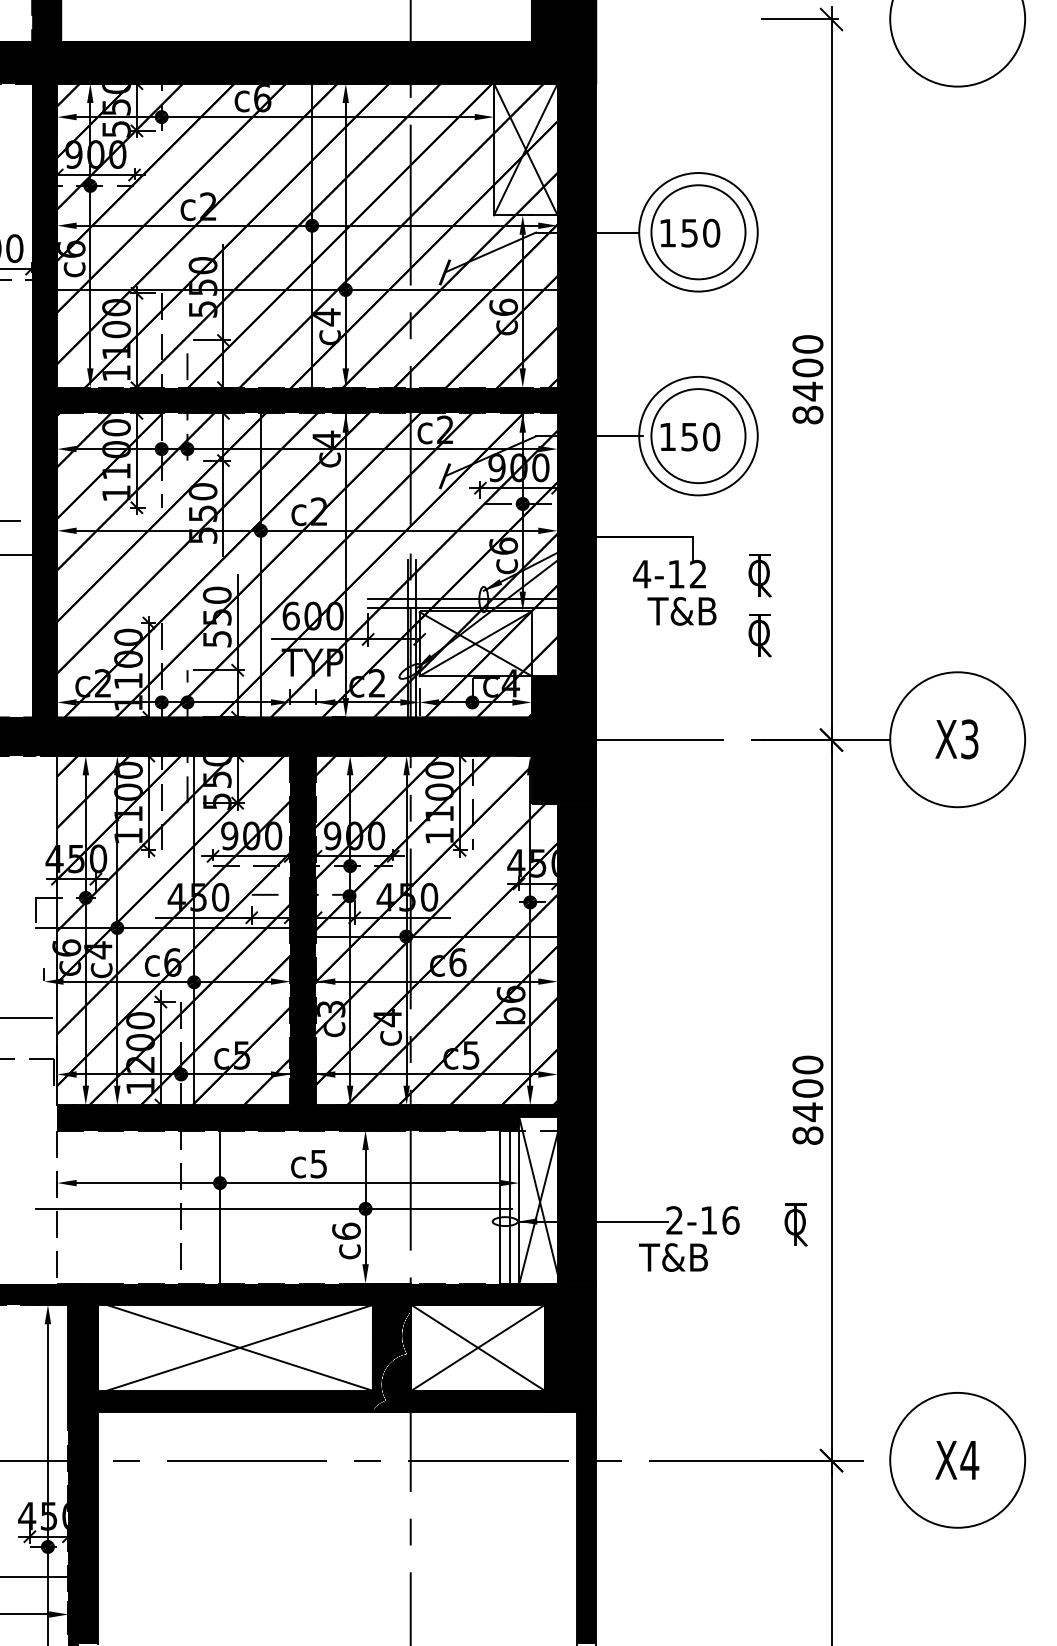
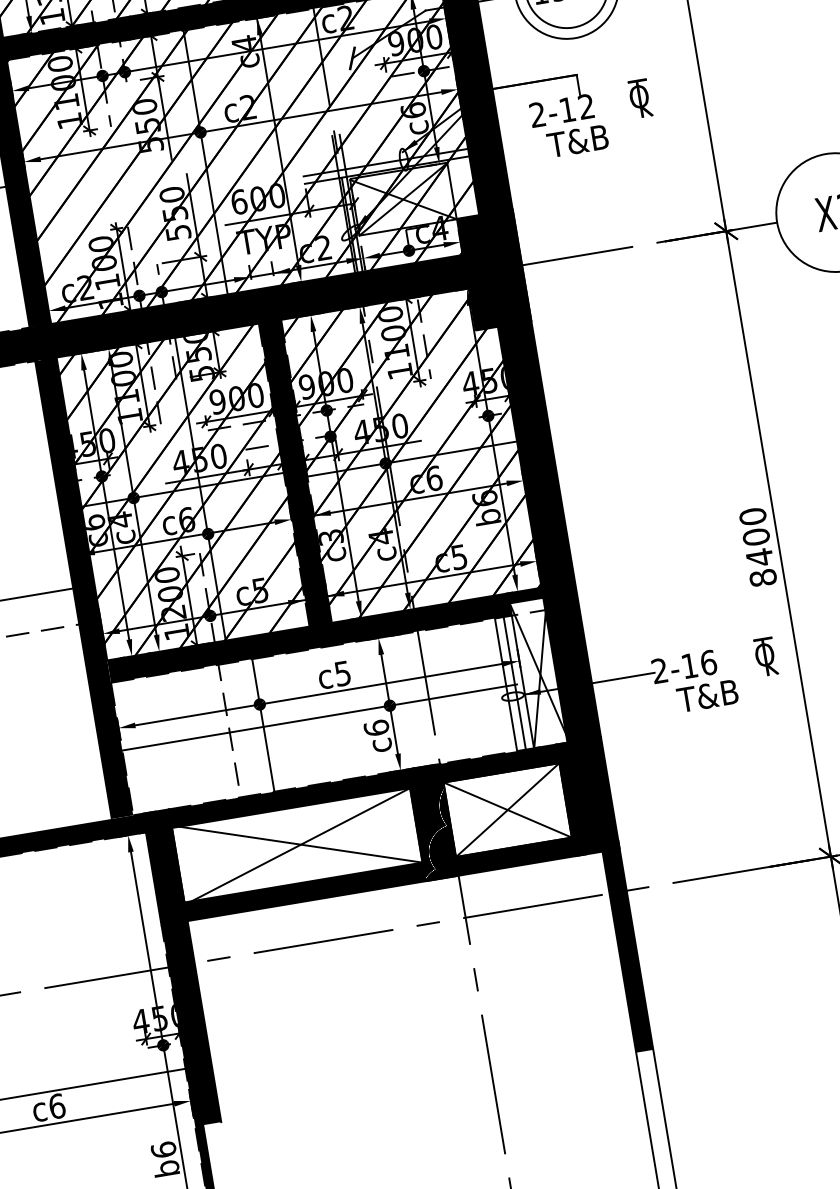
text: (642, 573) -> (537, 114), 4-12 -> 2-12
part: (759, 635) -> (648, 150), removed
fill: (44, 1019) -> (83, 588), added
text: (673, 1257) -> (707, 696), moved

